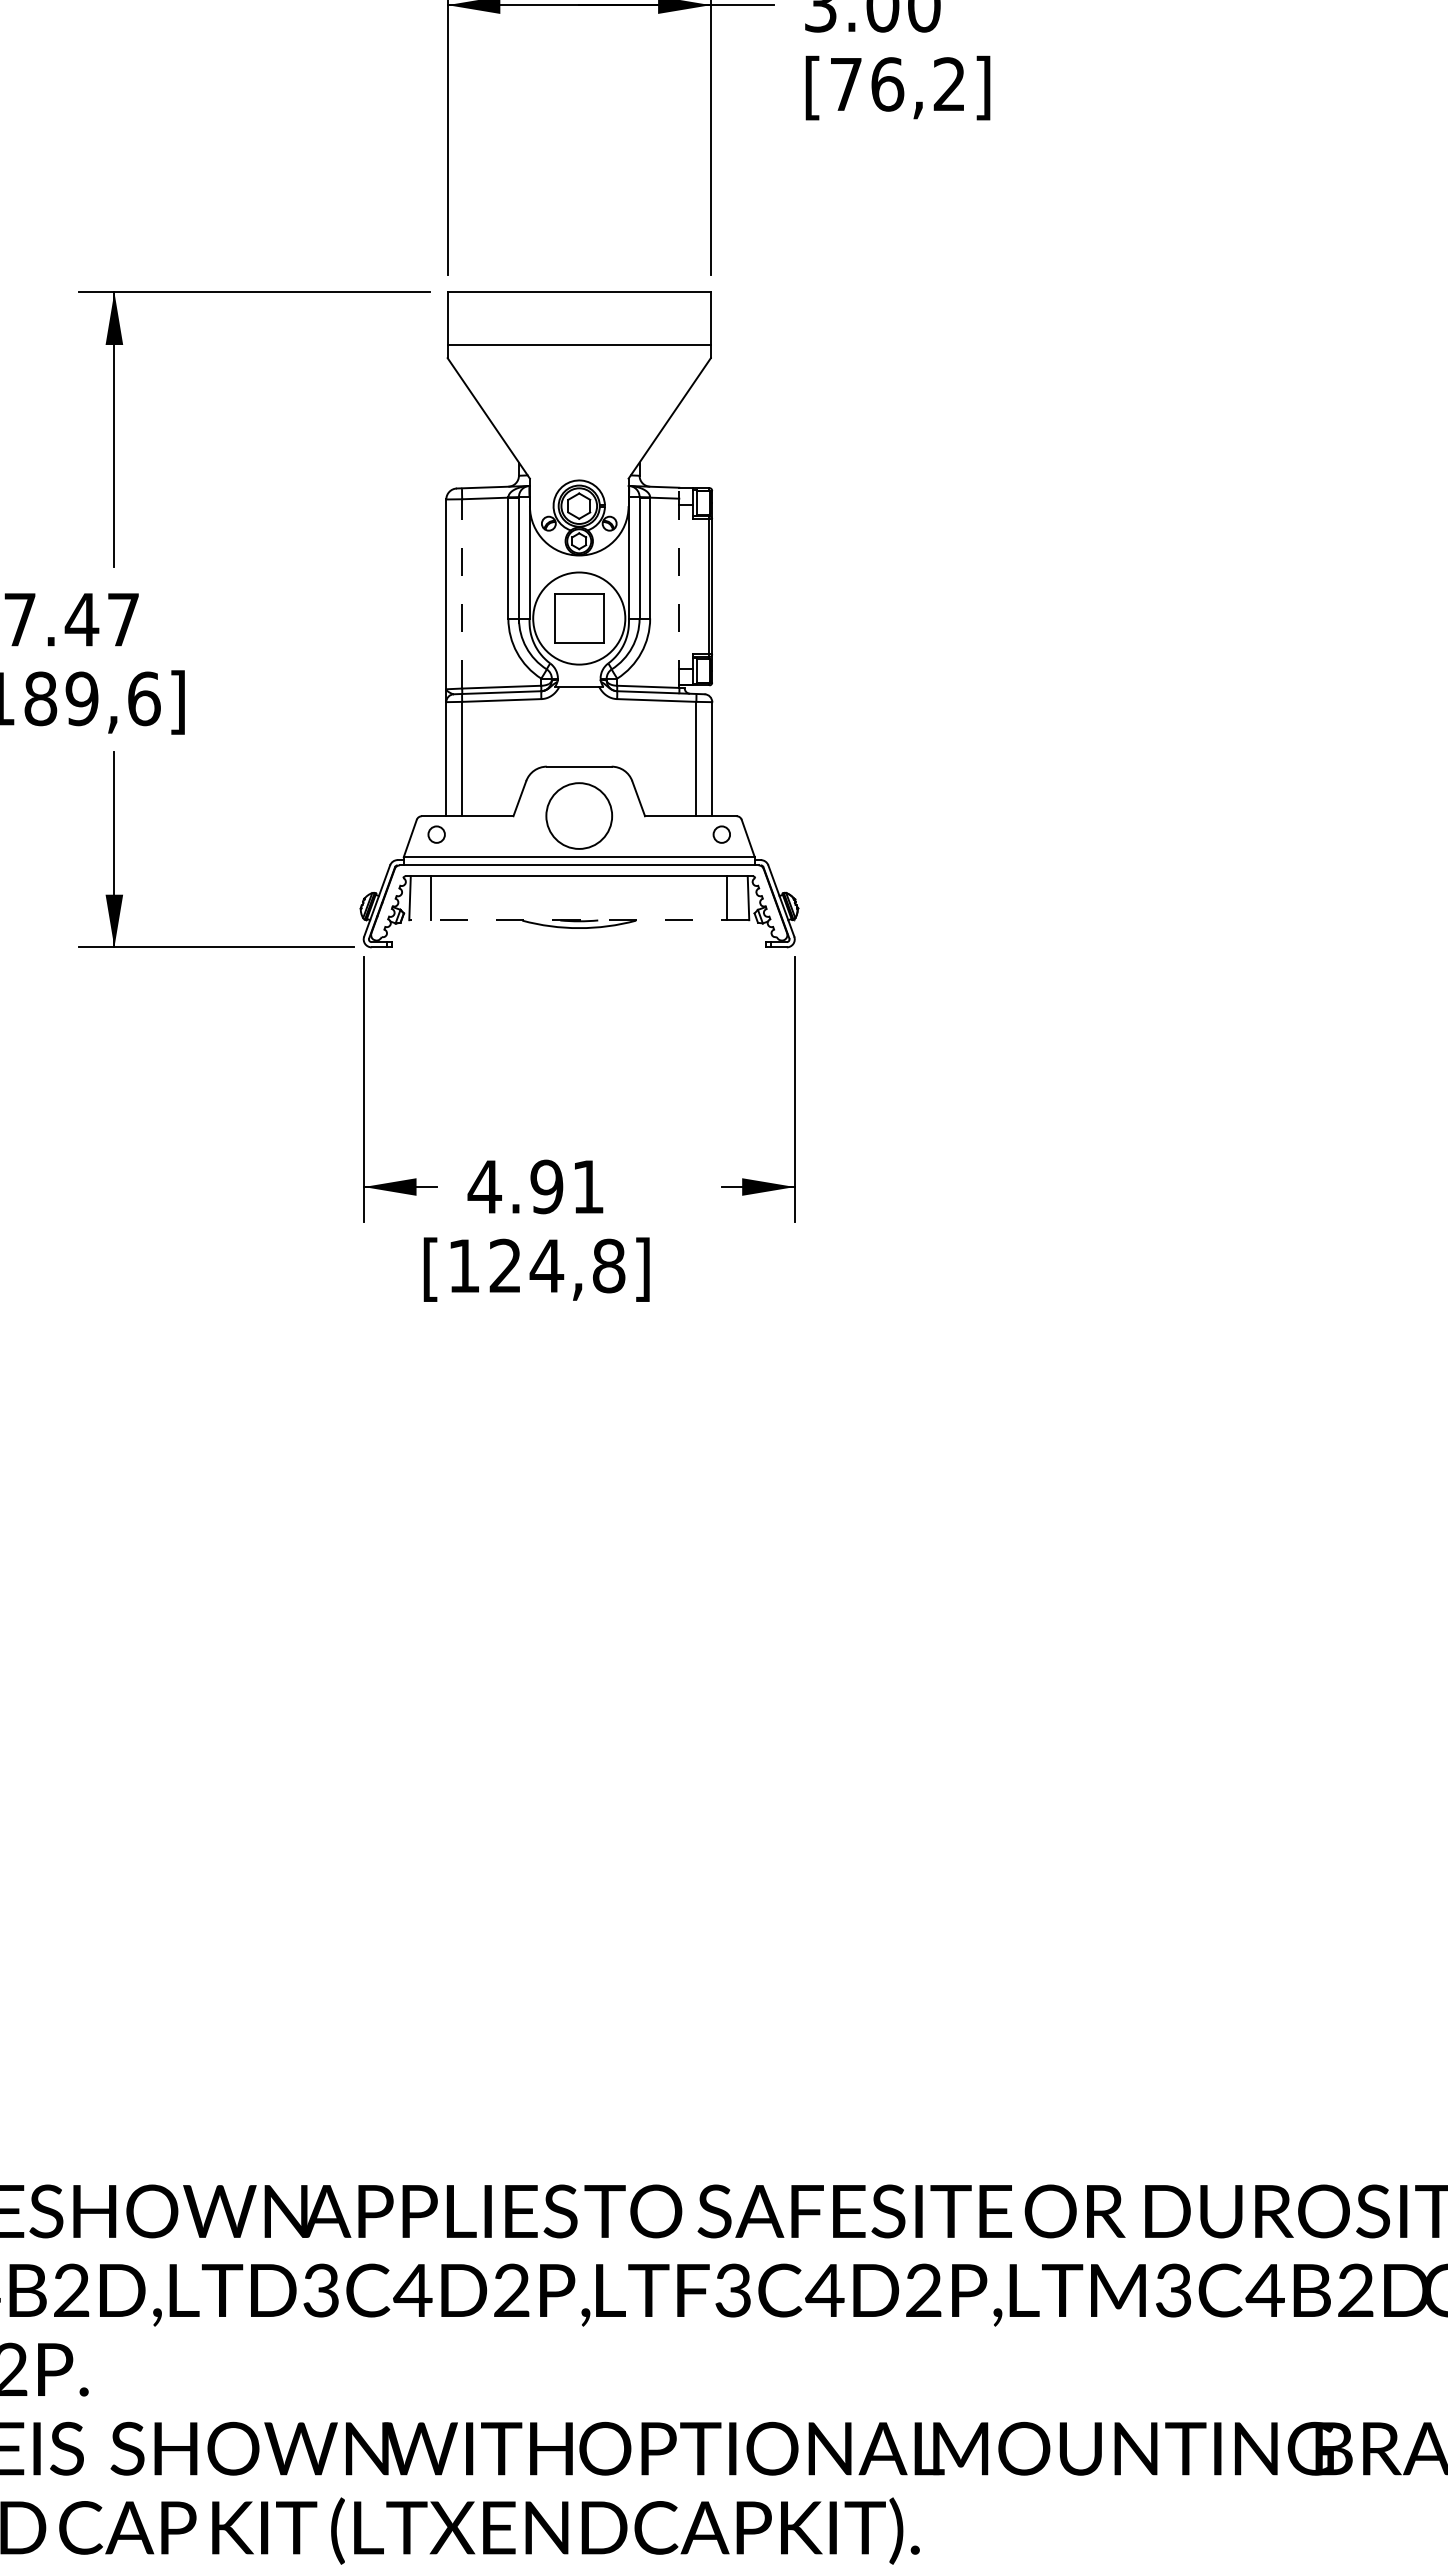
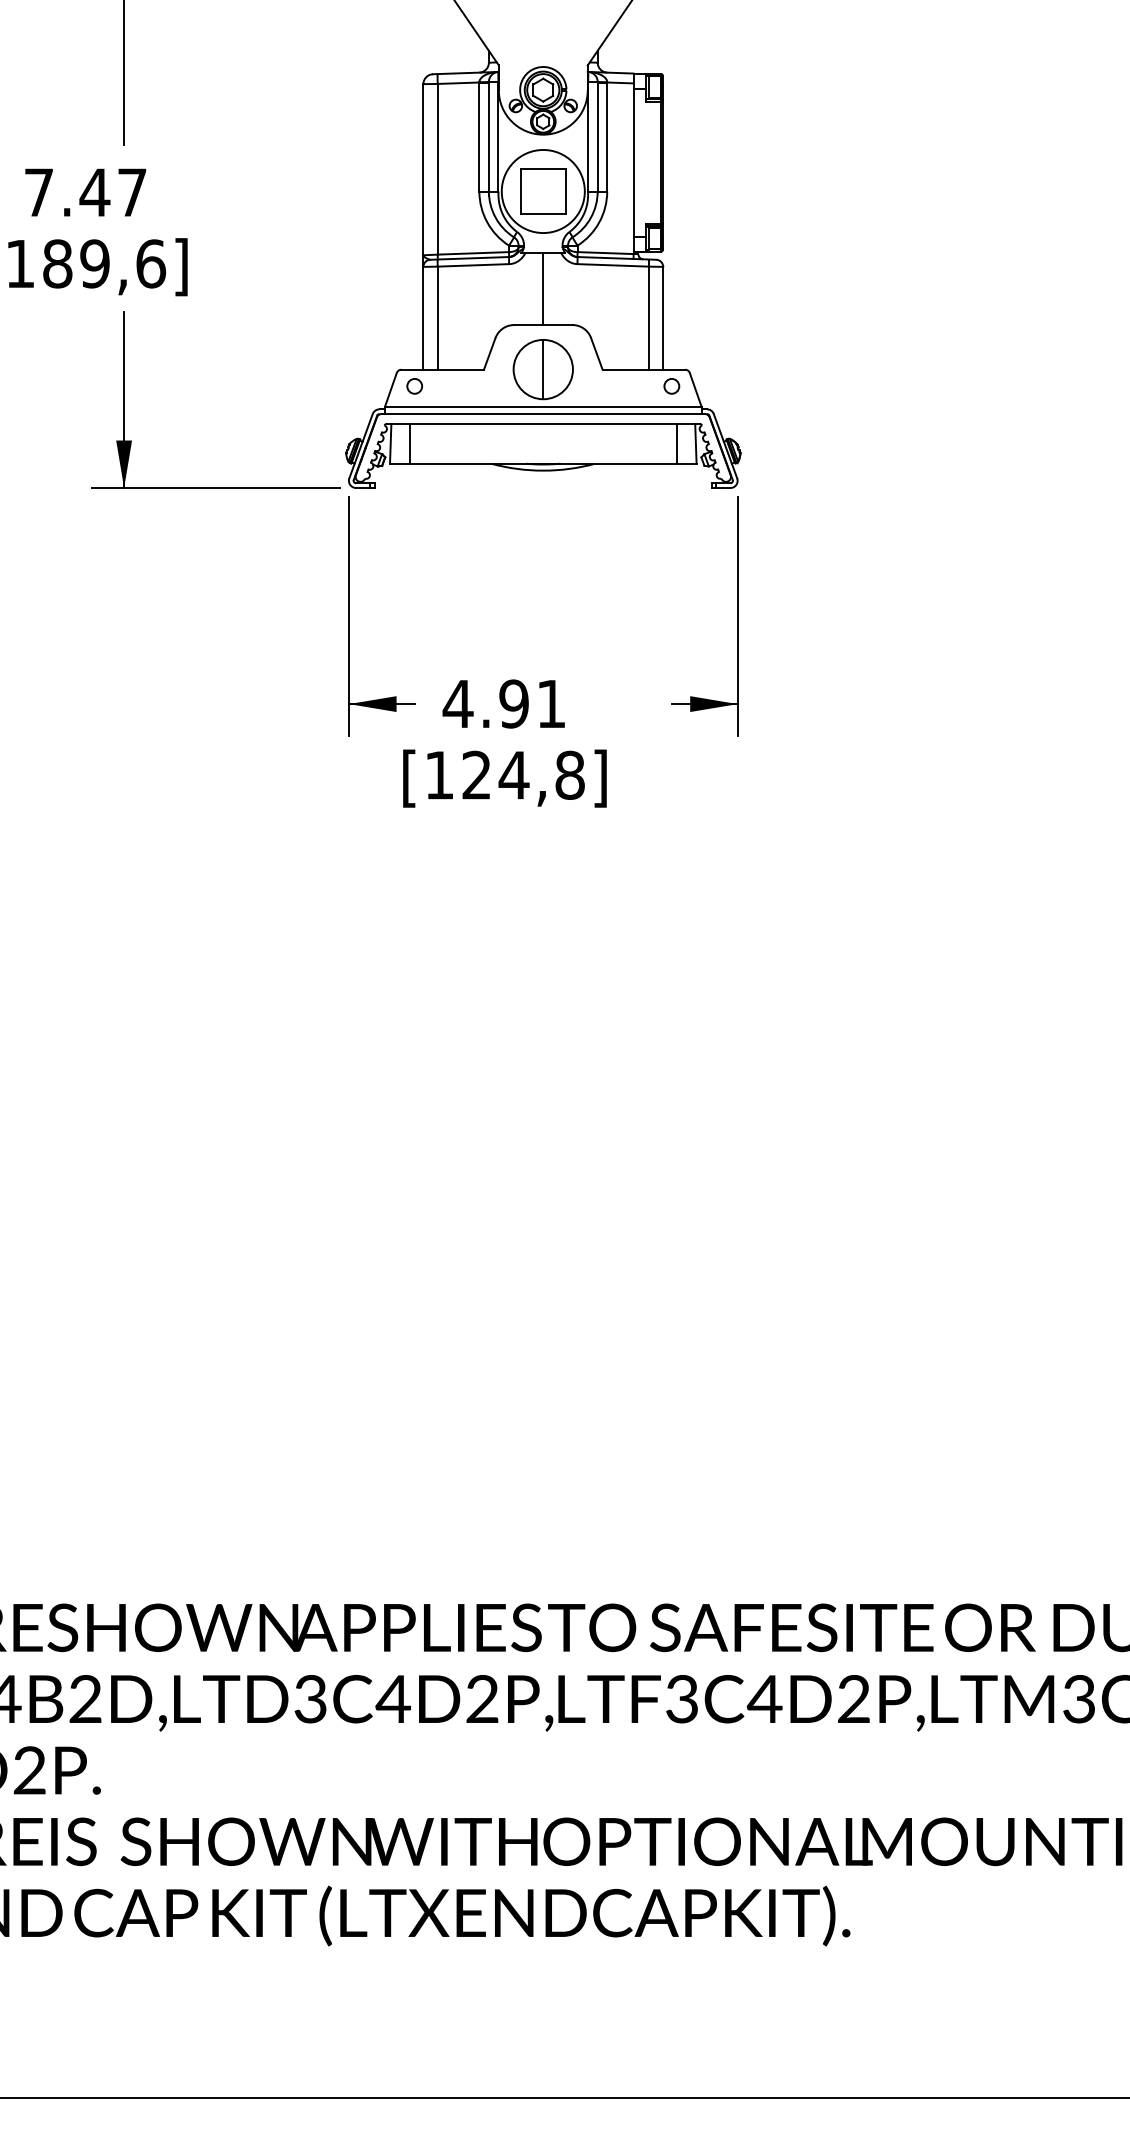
line: (679, 587) -> (633, 163), dashed -> solid
line: (462, 593) -> (438, 168), dashed -> solid
line: (579, 726) -> (543, 288), added
line: (579, 815) -> (543, 369), added
line: (579, 920) -> (543, 463), dashed -> solid

